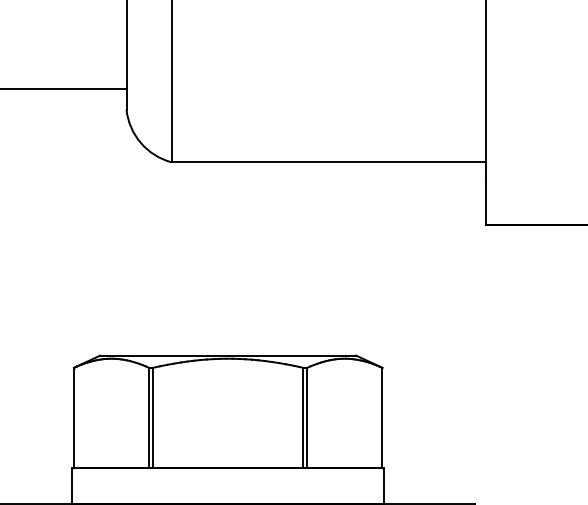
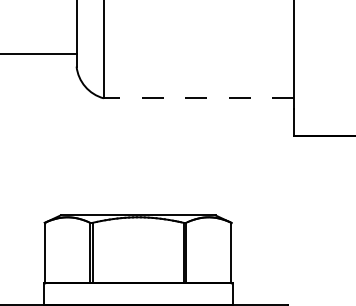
line: (327, 162) -> (198, 98), solid -> dashed

